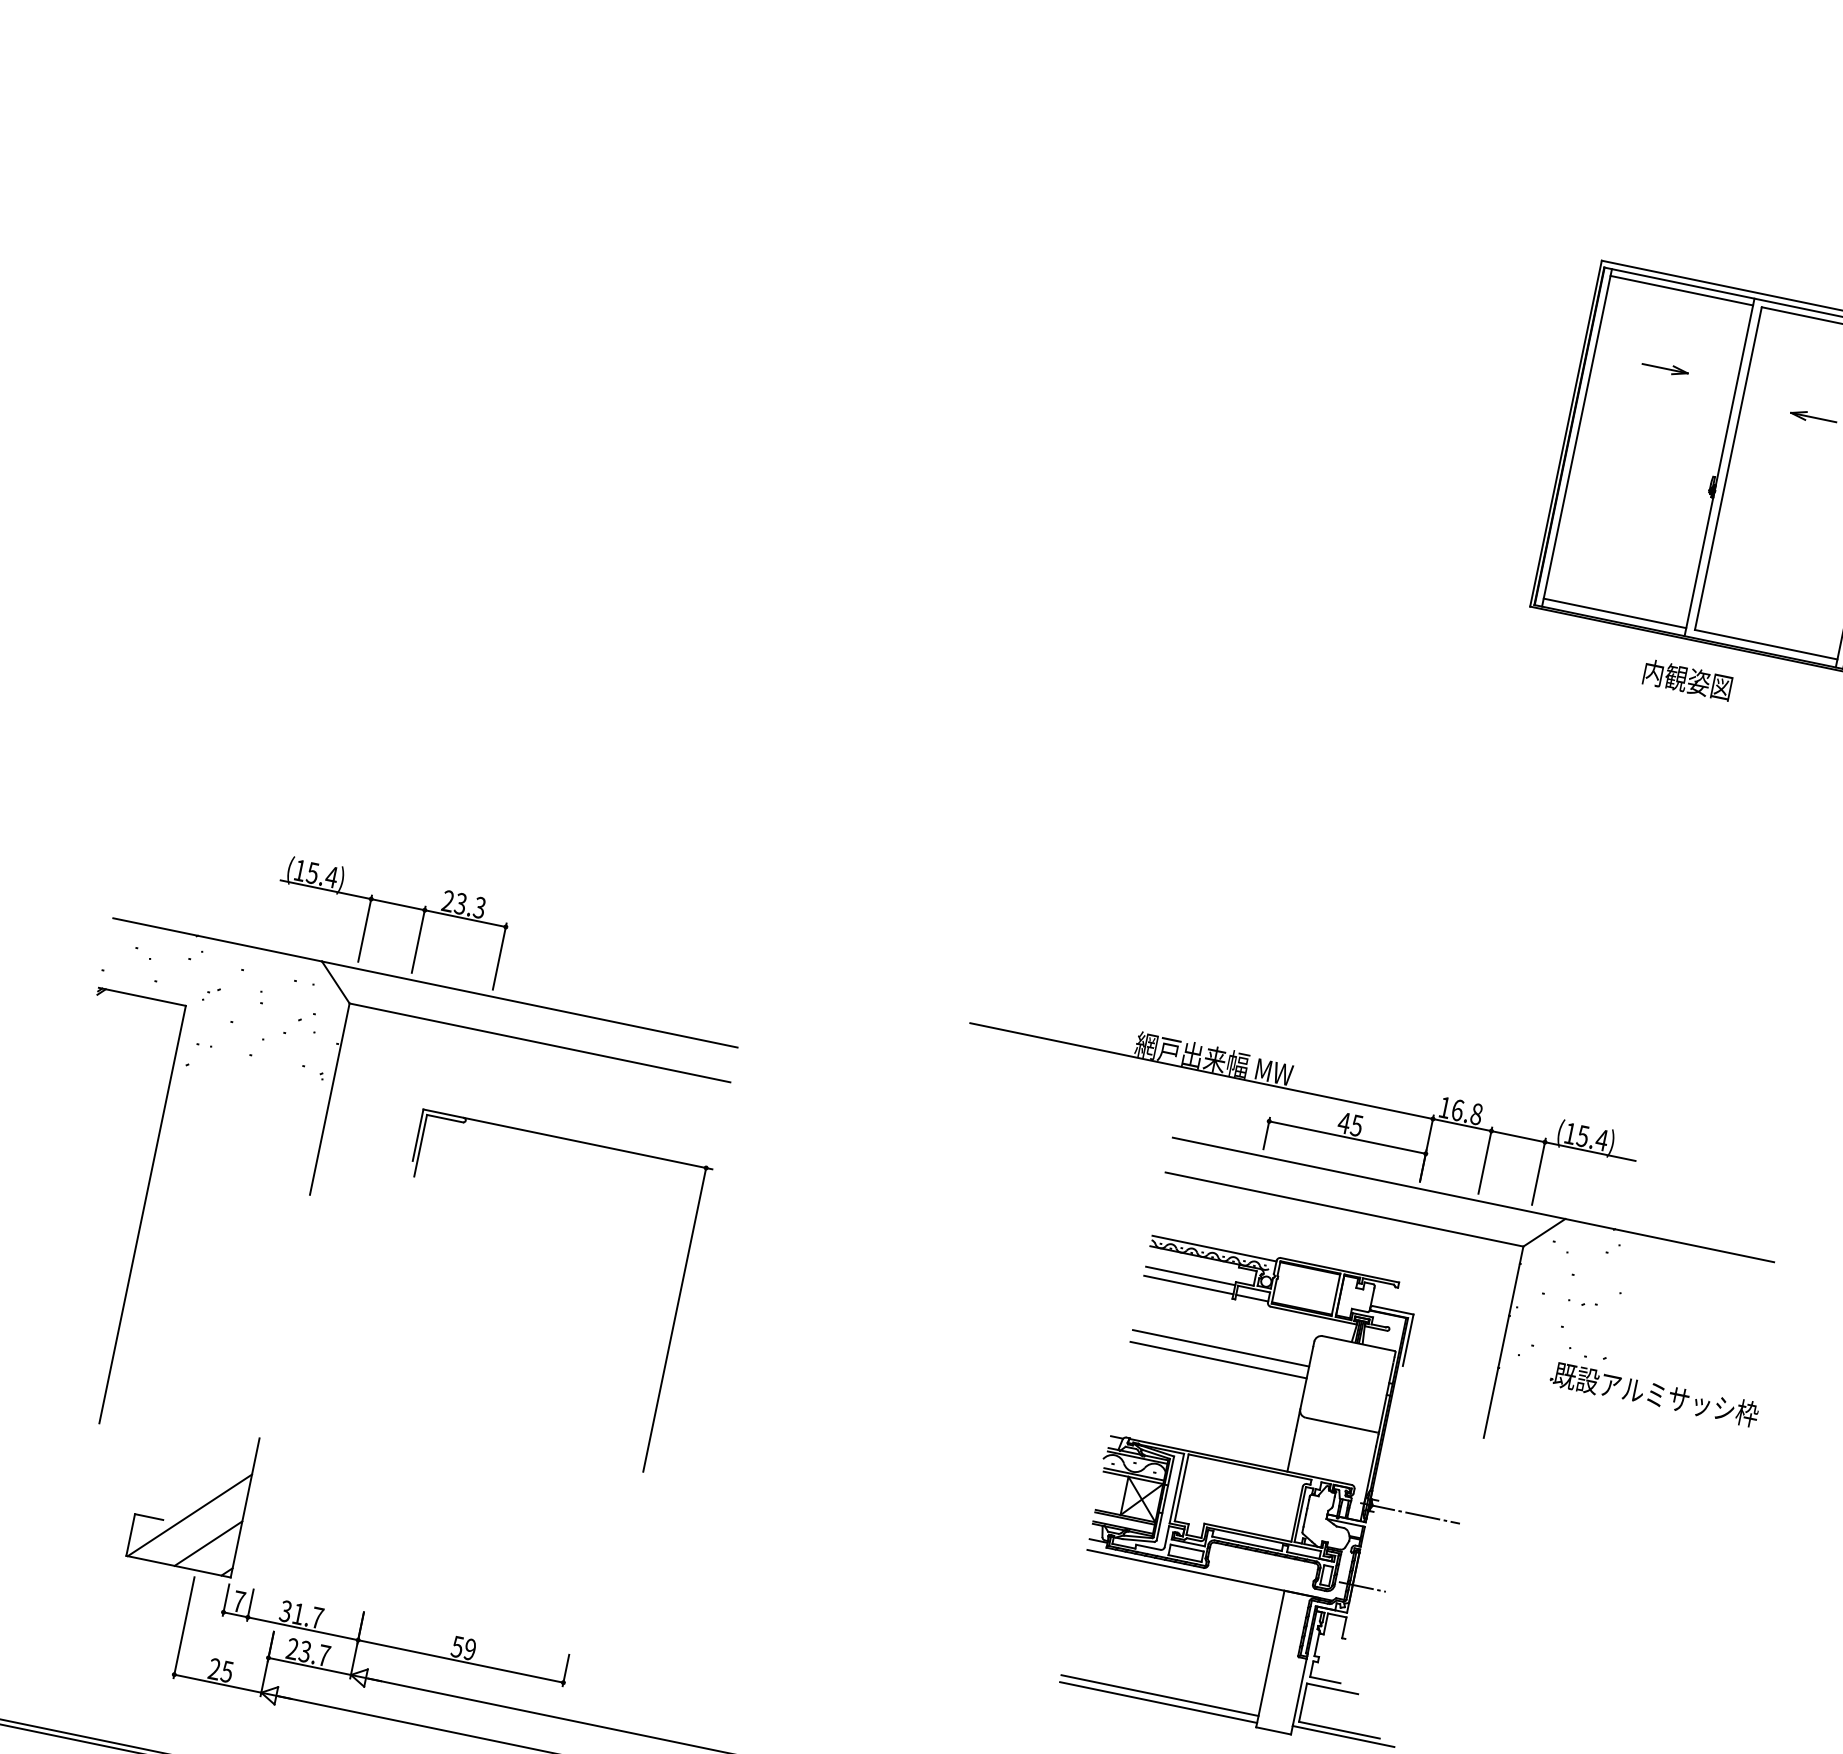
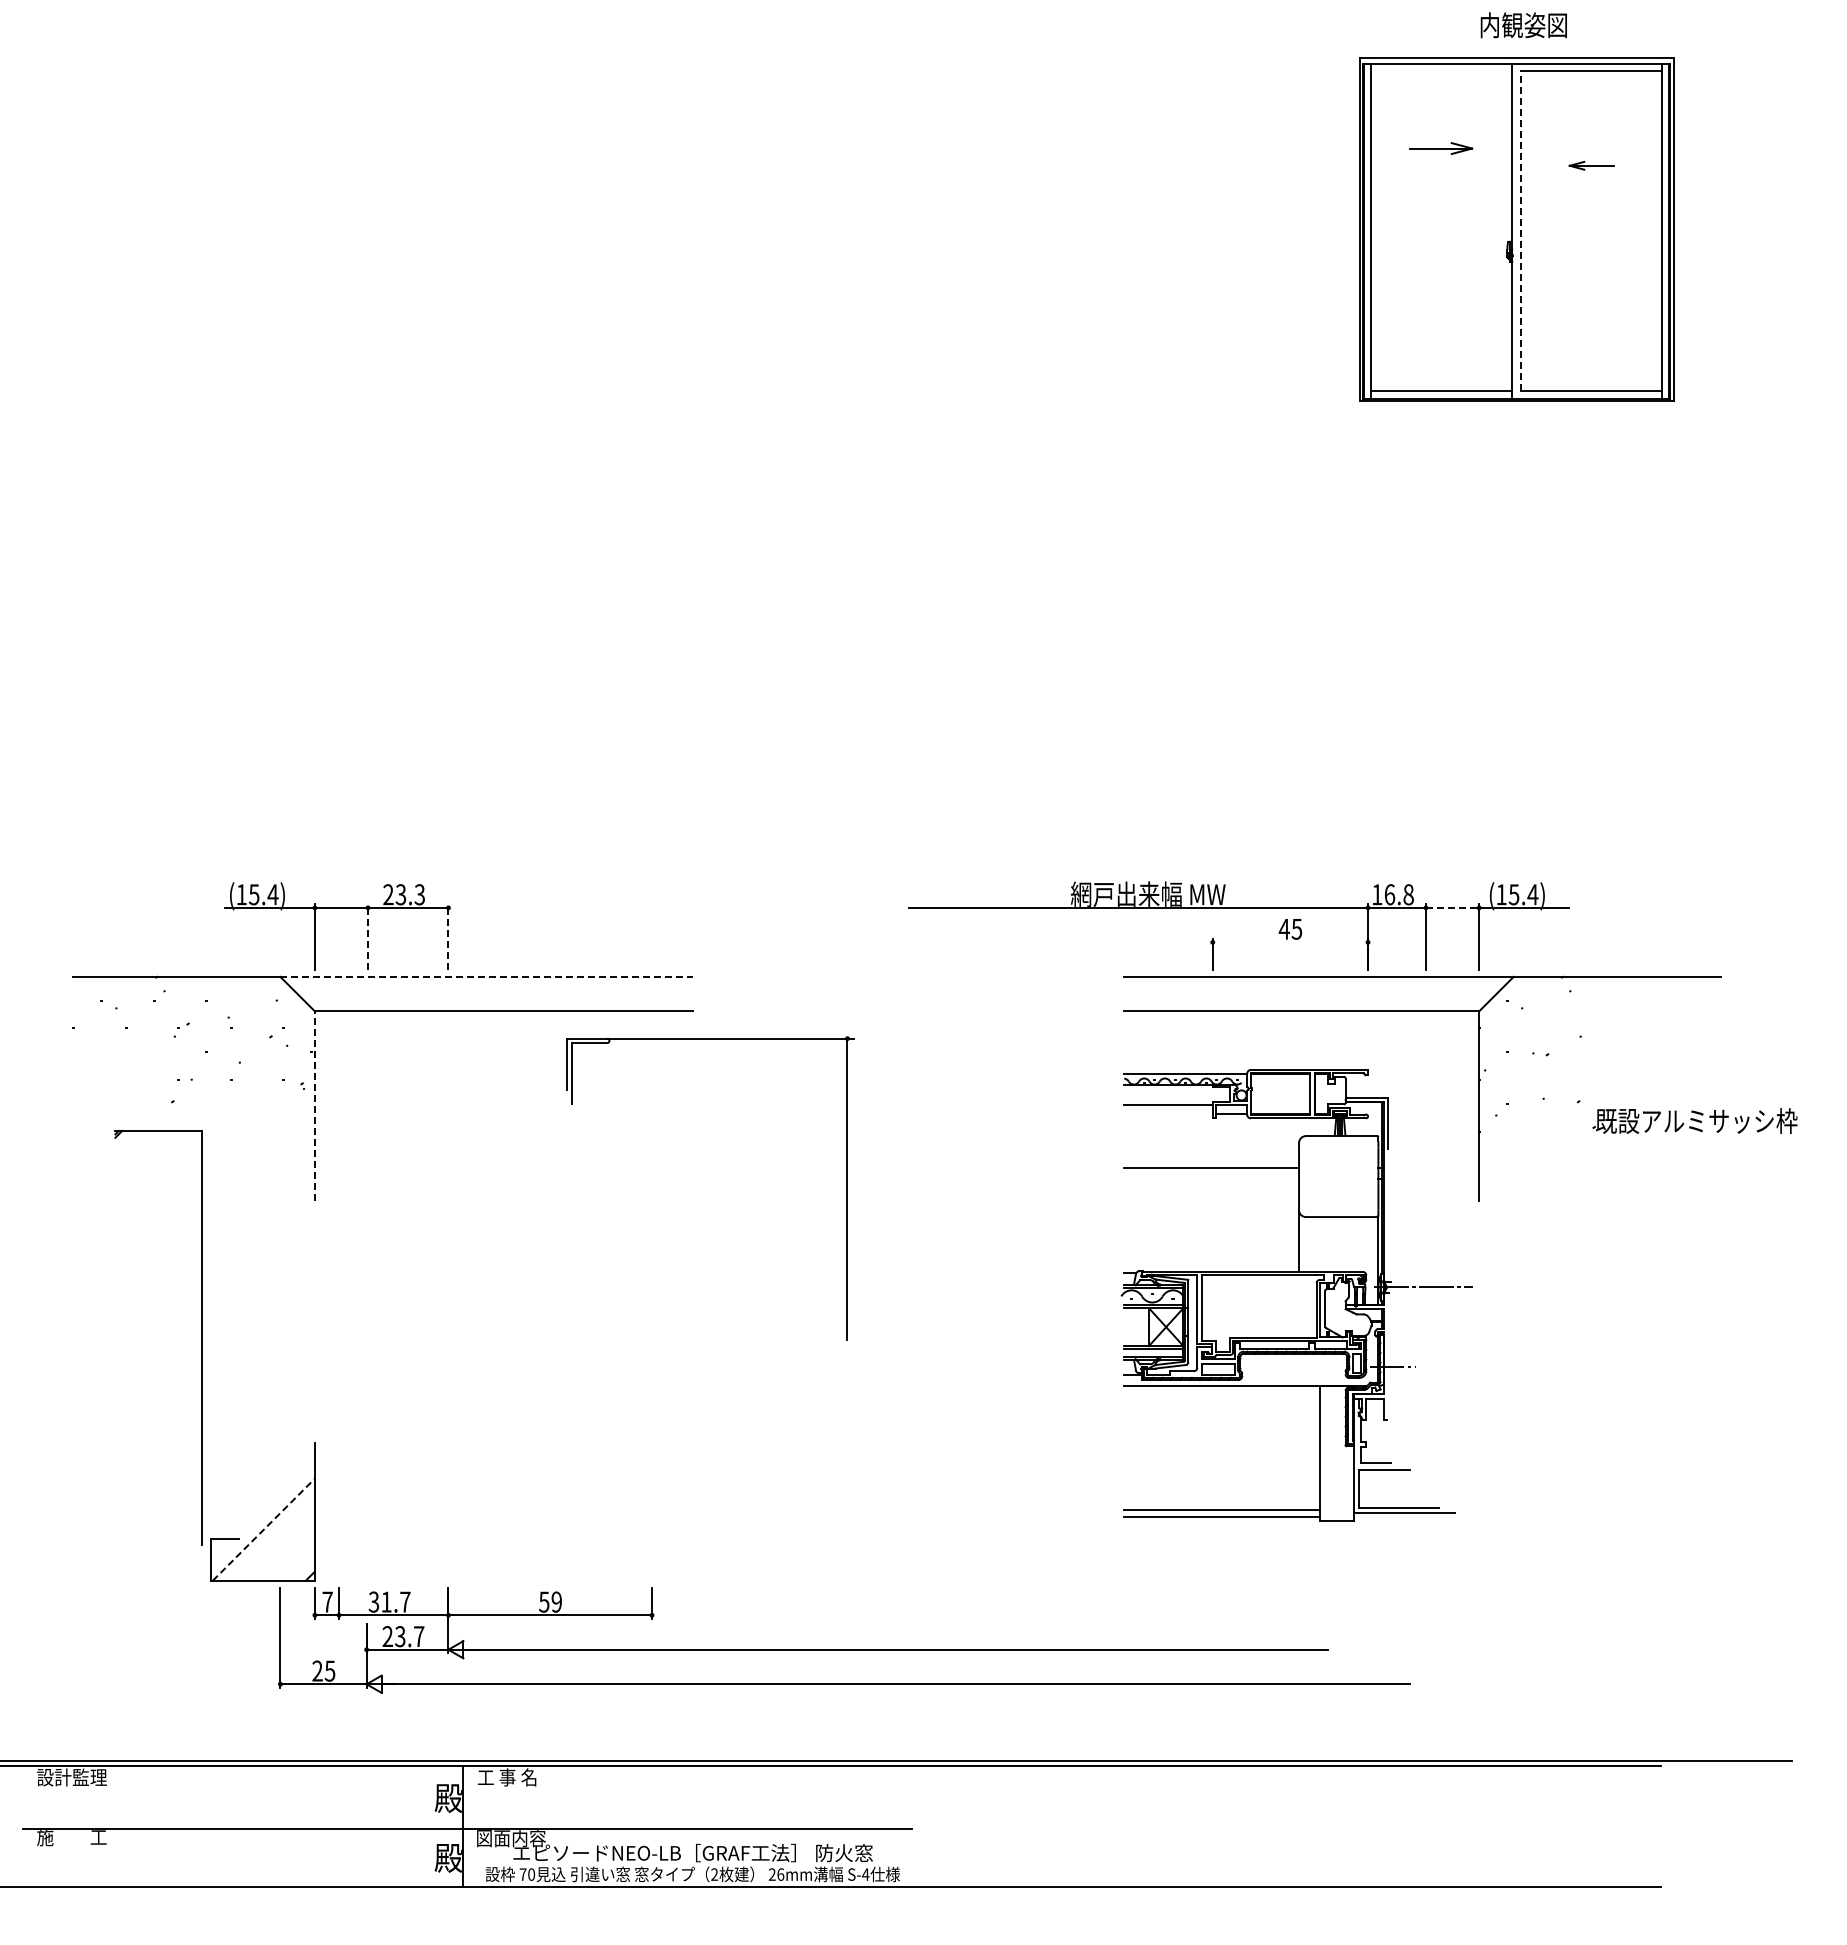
line: (1681, 291) -> (1441, 71), removed
part: (1665, 368) -> (1441, 148), size x1.4
line: (1728, 467) -> (1520, 230), solid -> dashed
text: (1687, 680) -> (1523, 25), moved
line: (419, 940) -> (368, 937), solid -> dashed
line: (499, 956) -> (448, 937), solid -> dashed
line: (530, 1004) -> (487, 976), solid -> dashed
line: (329, 1099) -> (314, 1106), solid -> dashed
line: (1518, 1136) -> (1452, 907), solid -> dashed
line: (1347, 1137) -> (1290, 942), removed
part: (142, 1214) -> (201, 1337), moved
line: (1188, 1284) -> (1168, 1113), removed
part: (673, 1318) -> (846, 1188), moved
line: (1218, 1360) -> (1211, 1179), removed
part: (1654, 1393) -> (1694, 1120), moved
line: (190, 1515) -> (264, 1529), solid -> dashed
line: (207, 1543) -> (286, 1552), removed

